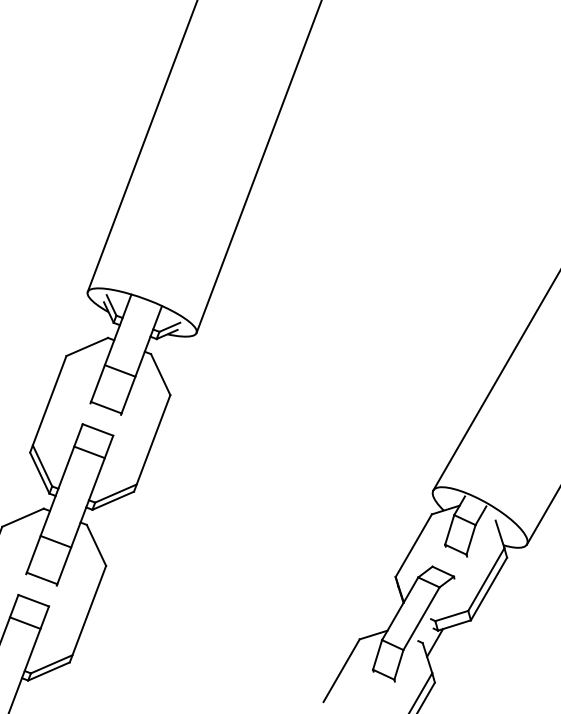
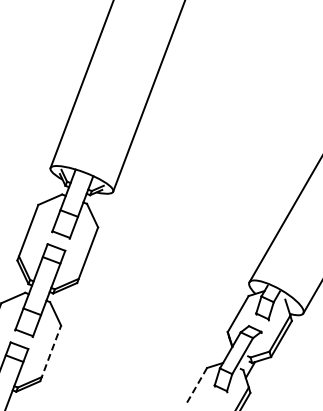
line: (87, 614) -> (50, 353), solid -> dashed
line: (341, 671) -> (196, 386), solid -> dashed

